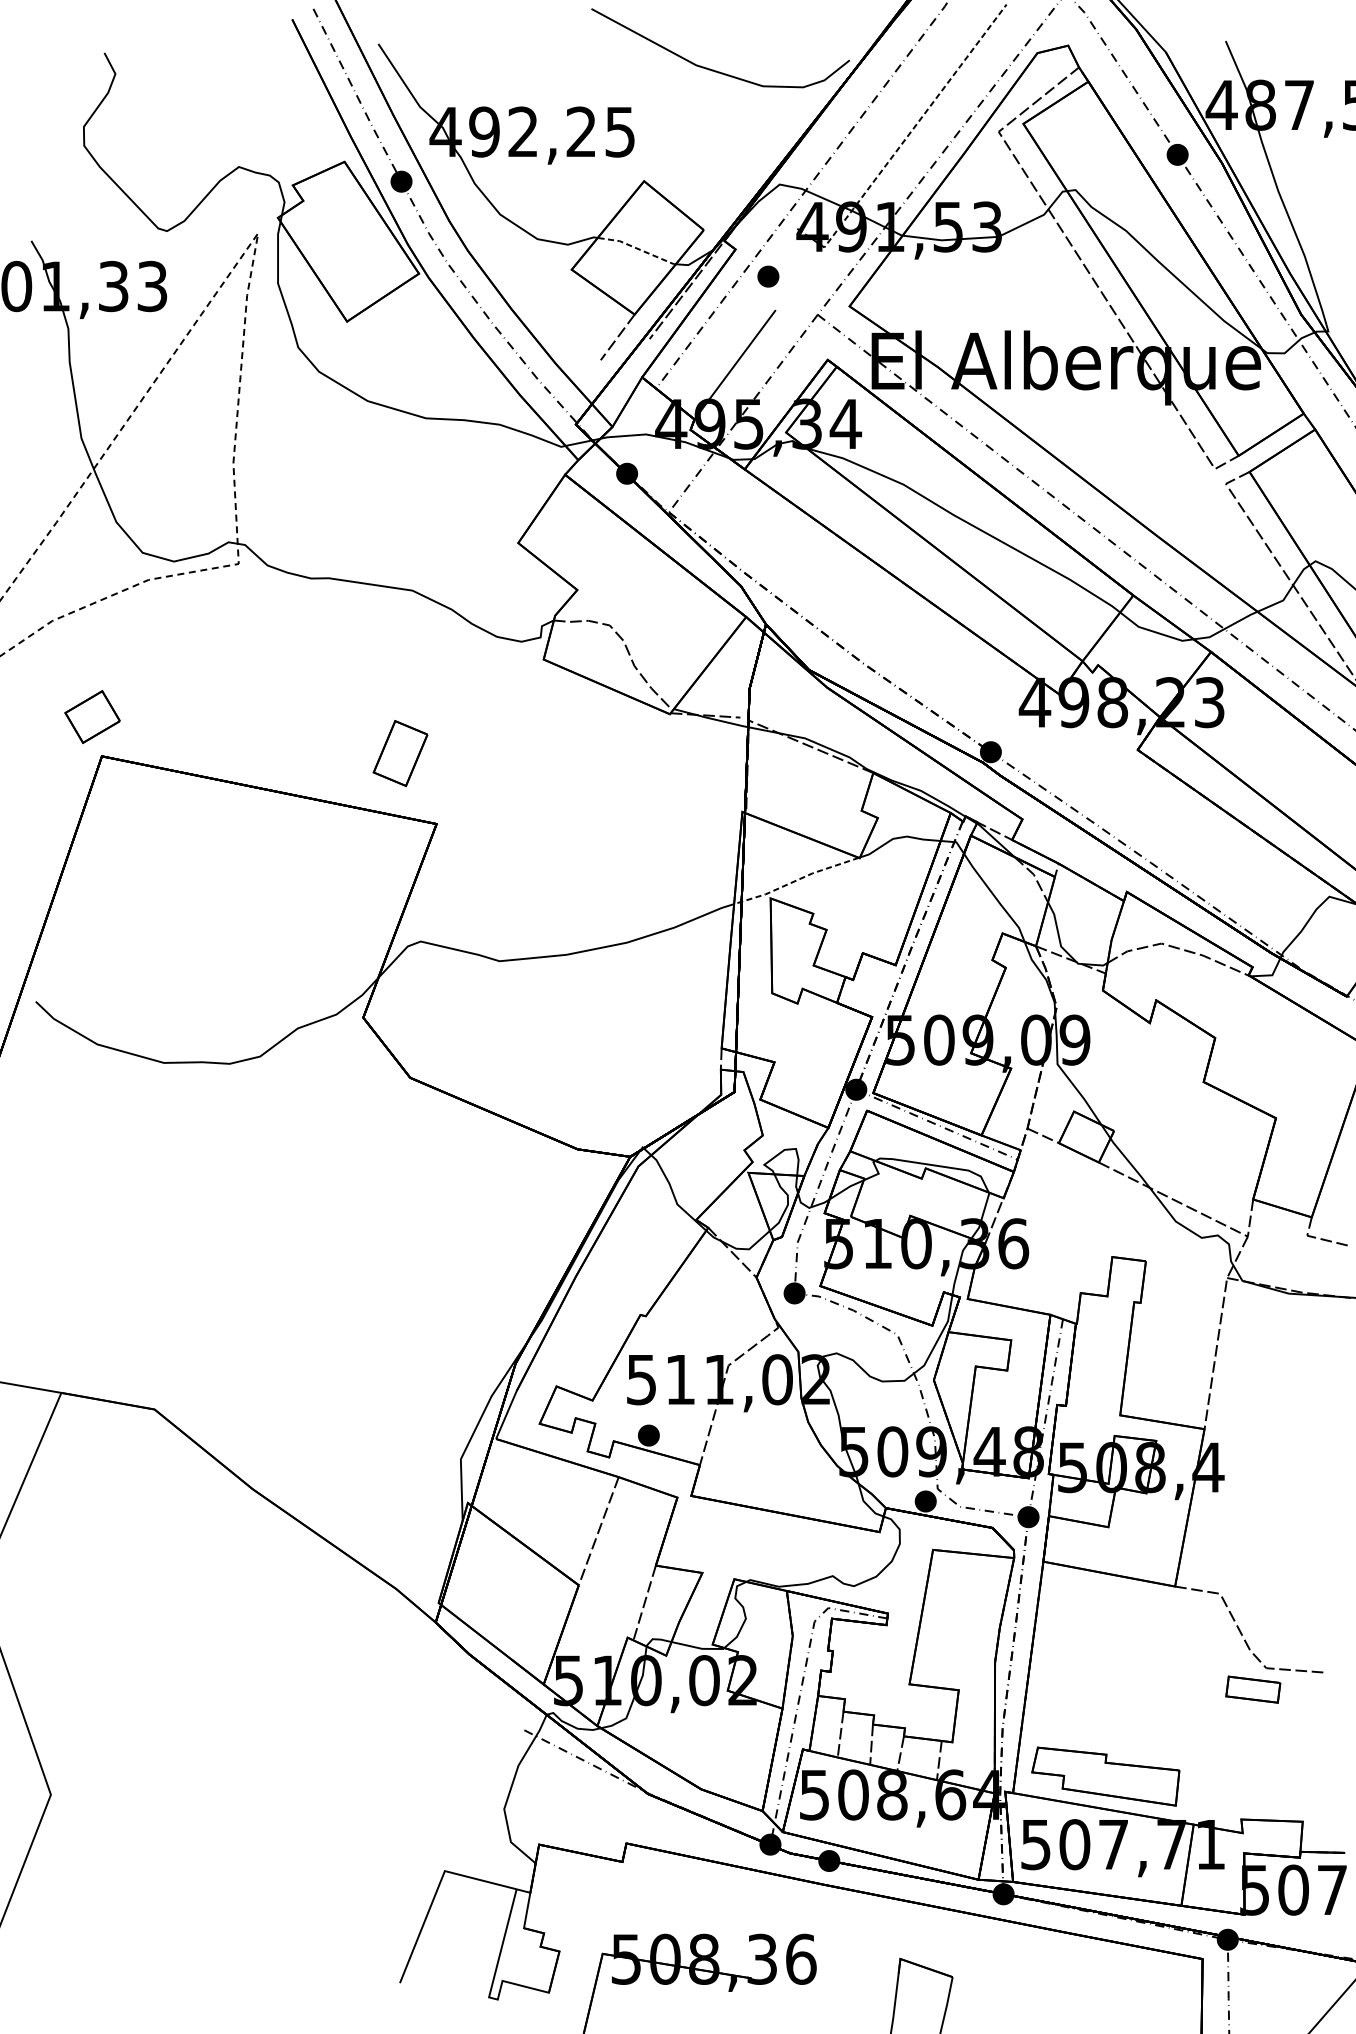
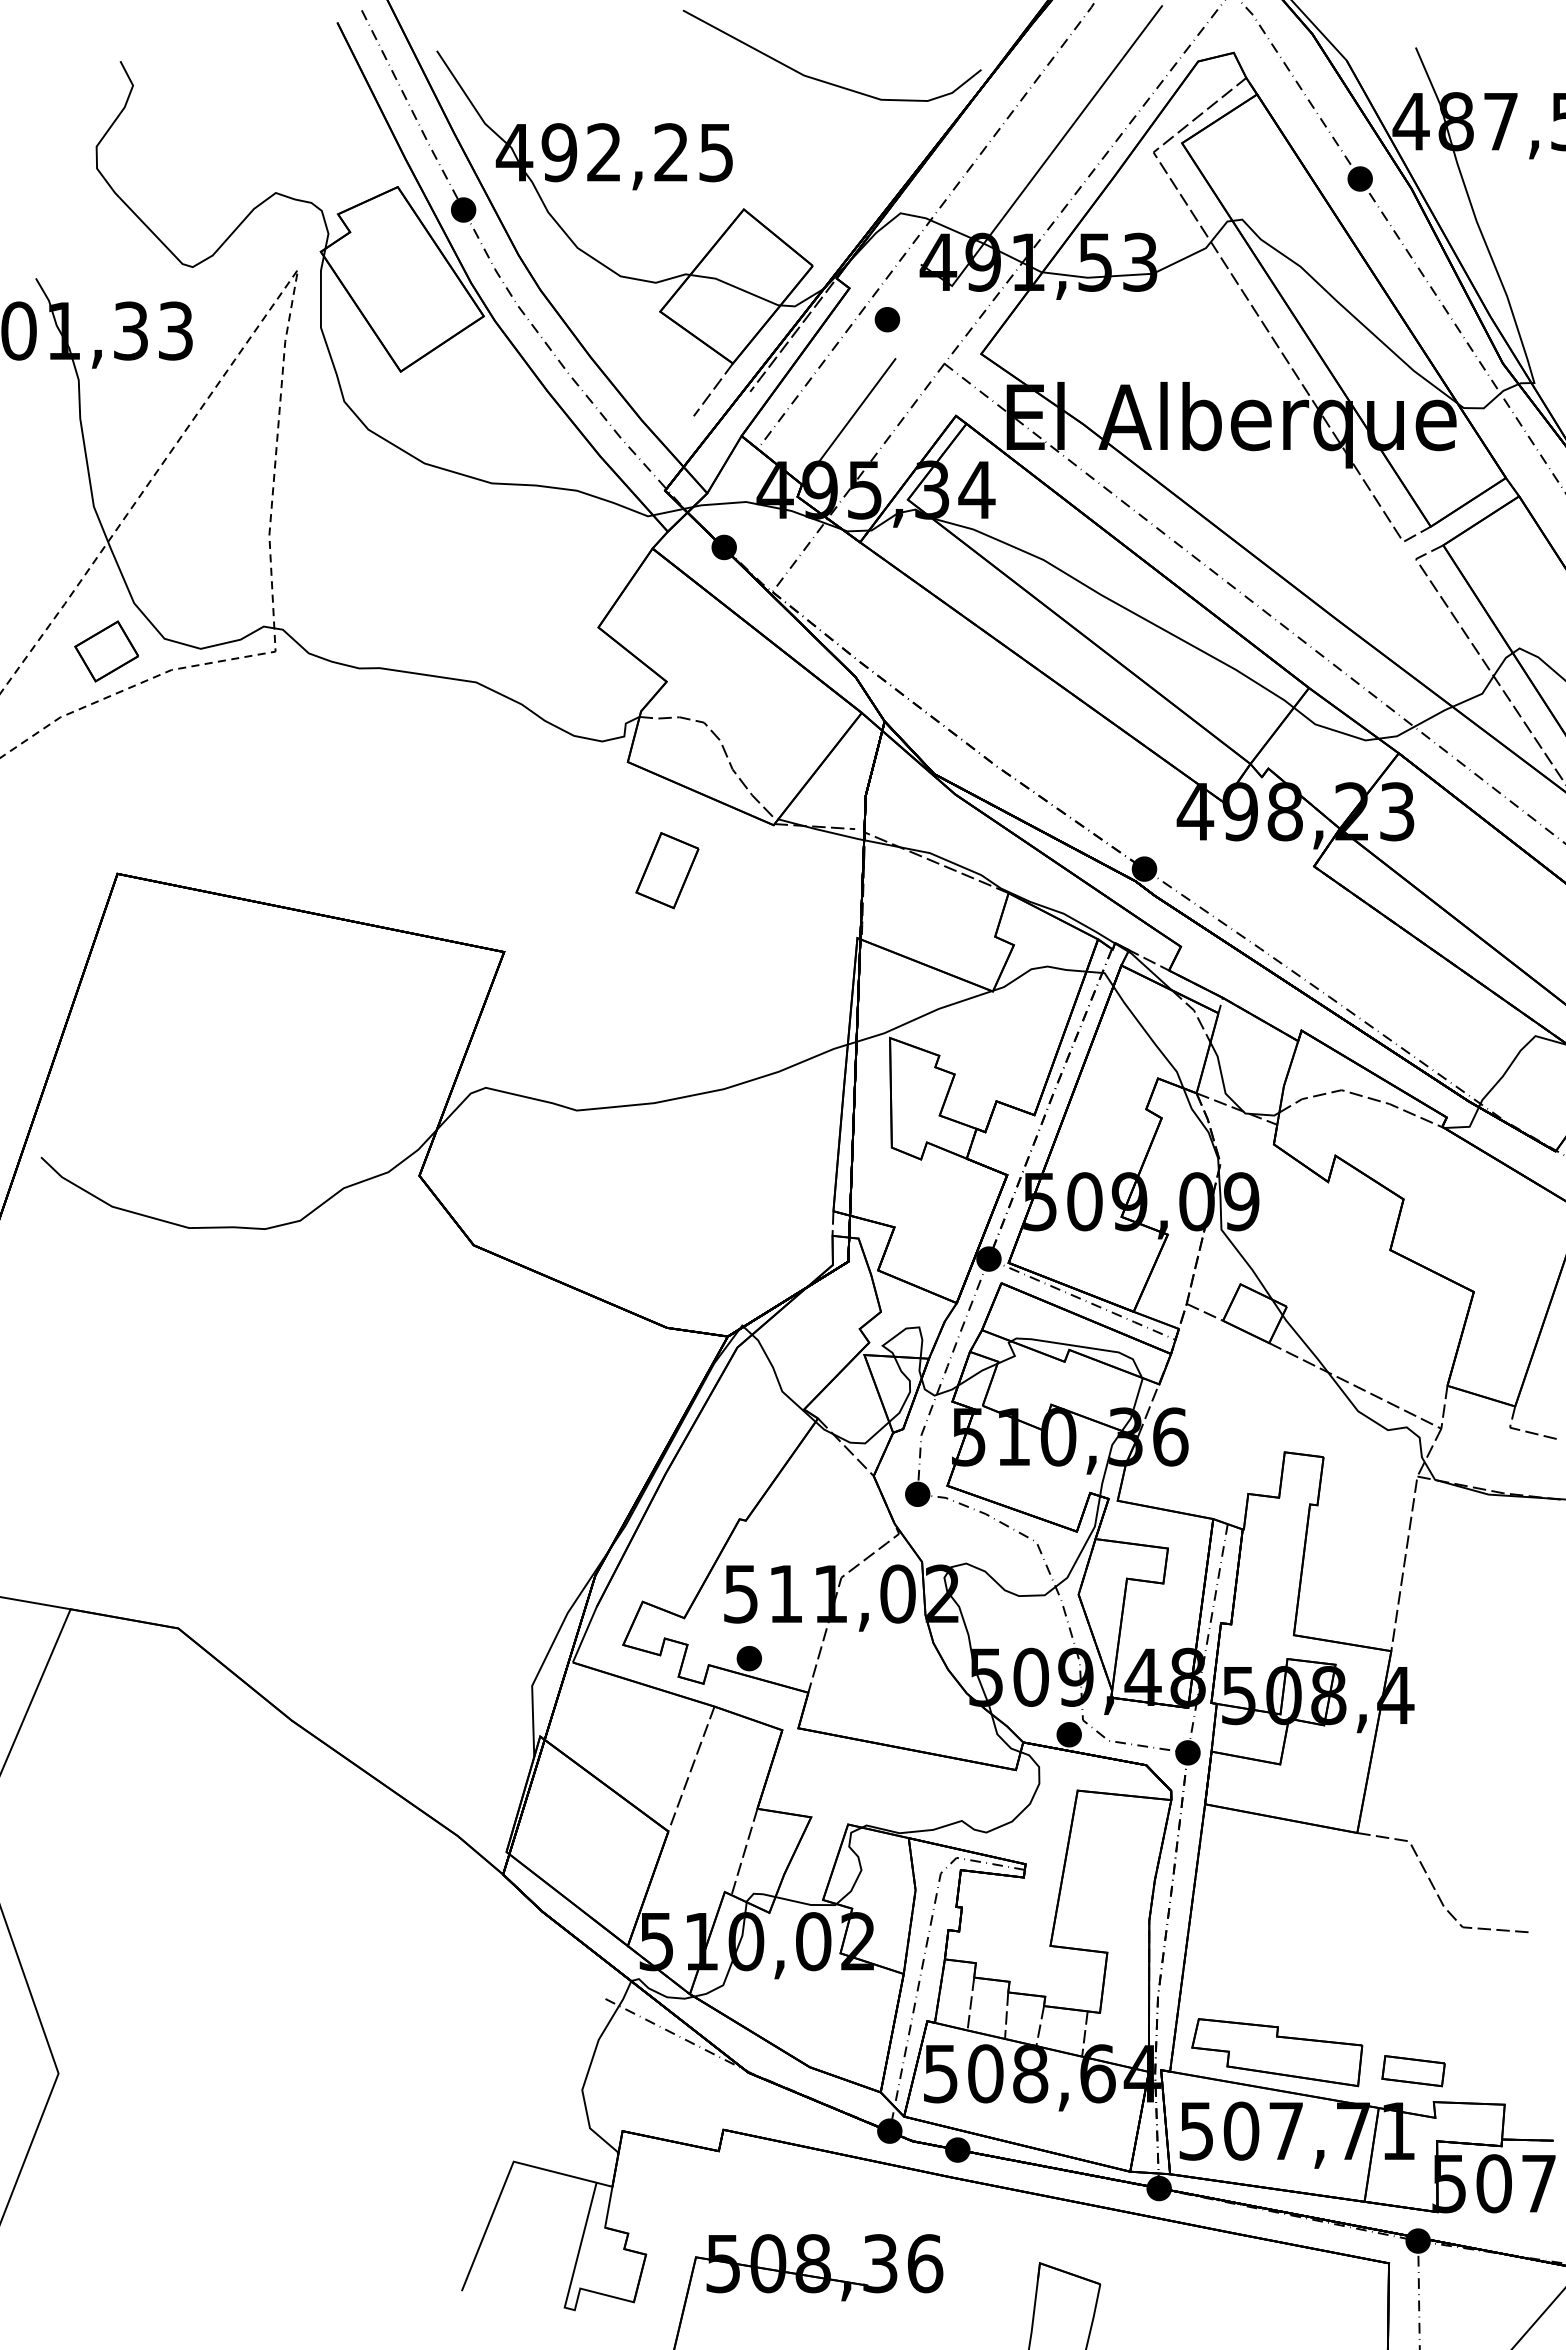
line: (905, 139) -> (1045, 161), dashed -> solid
line: (637, 248) -> (736, 287), dashed -> solid
part: (92, 717) -> (106, 651), moved
part: (400, 753) -> (667, 870), moved
line: (796, 880) -> (919, 1017), dashed -> solid
part: (1253, 1690) -> (1413, 2071), moved

